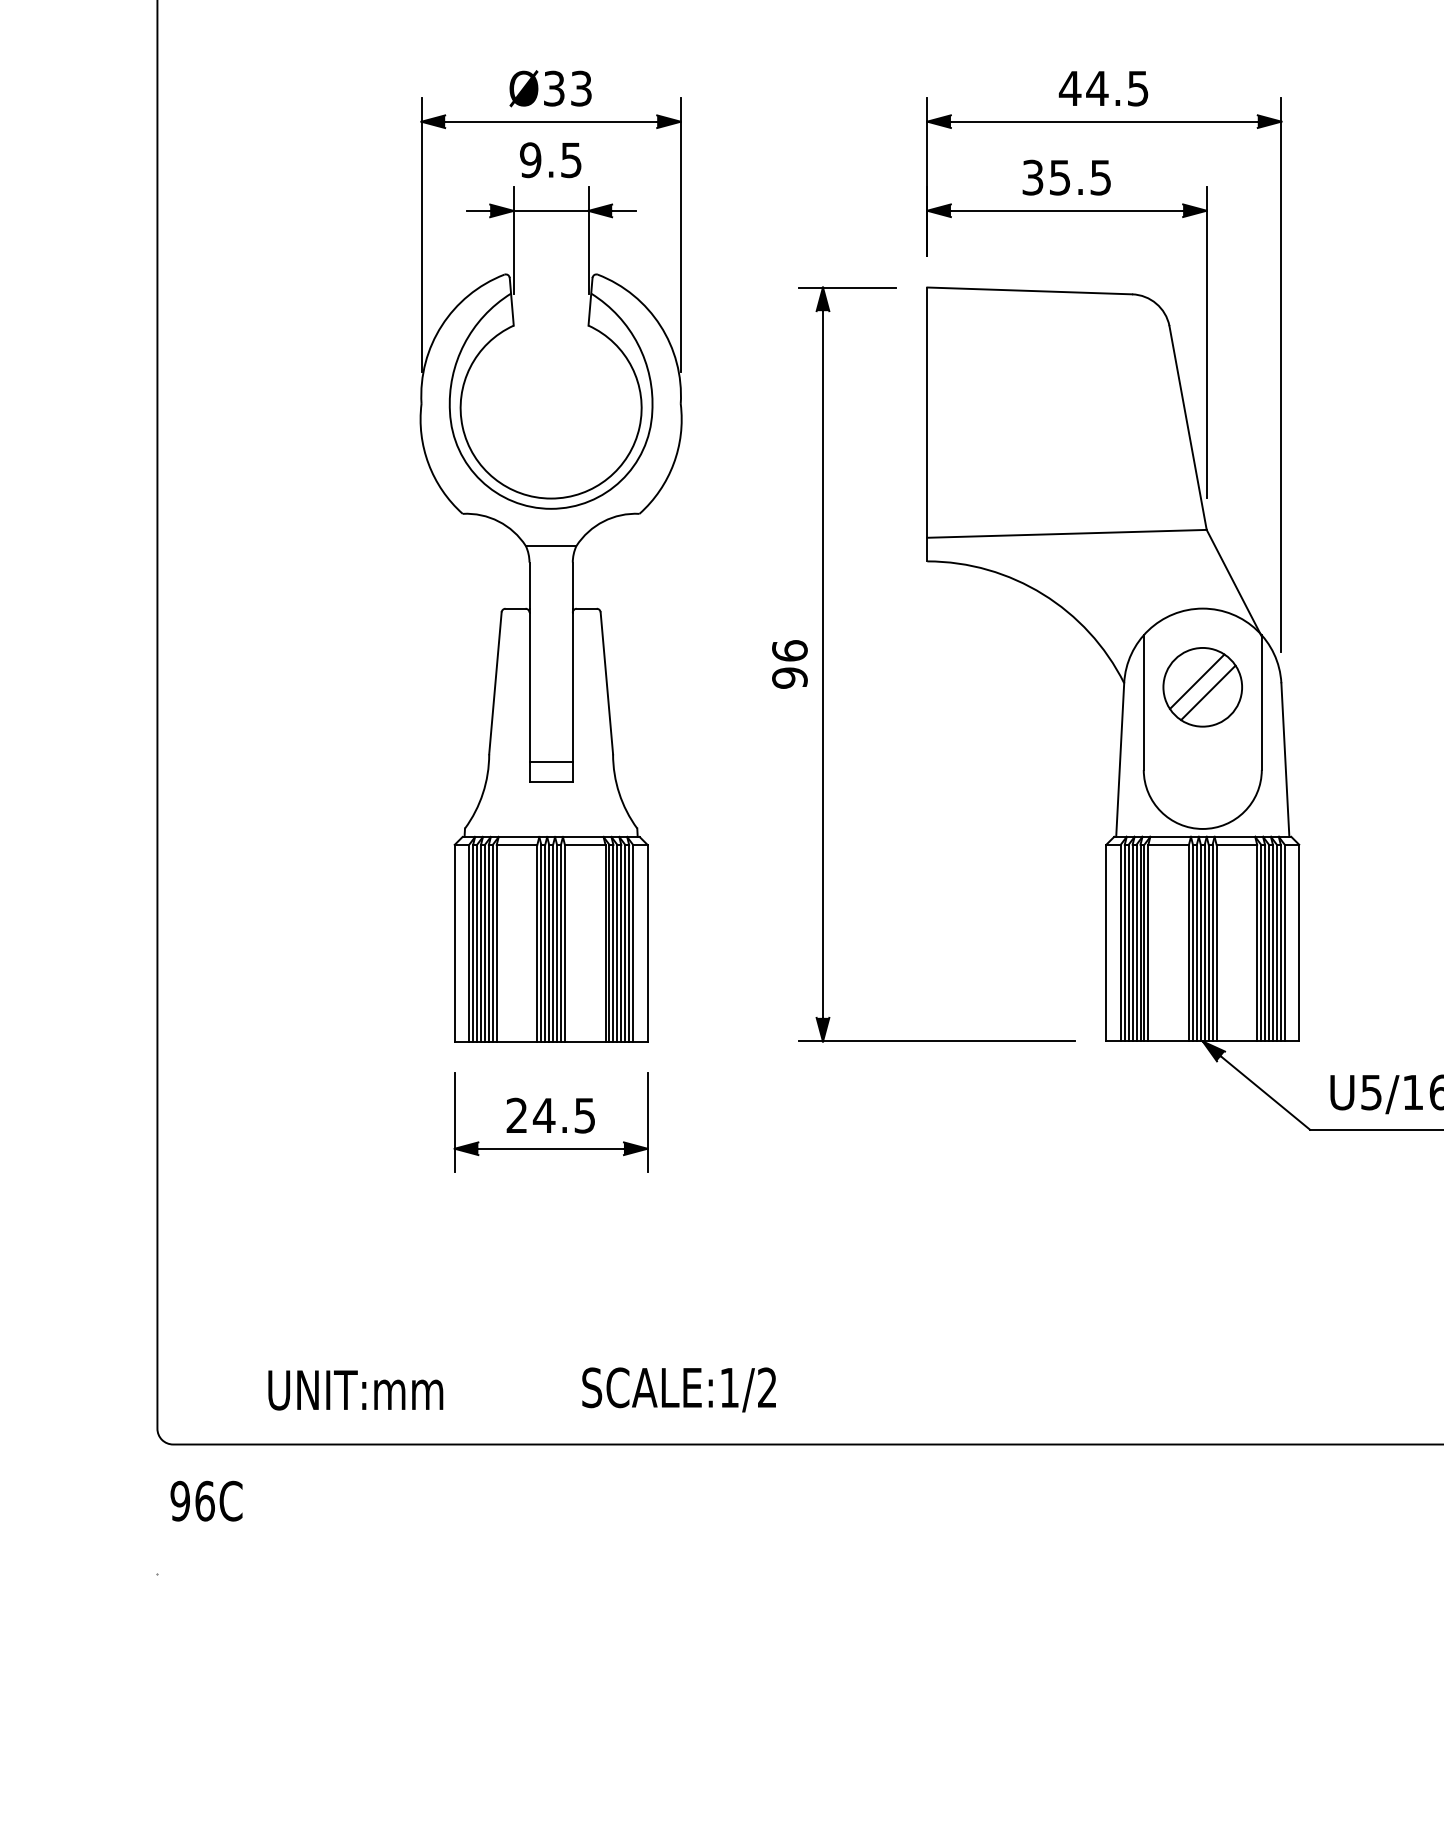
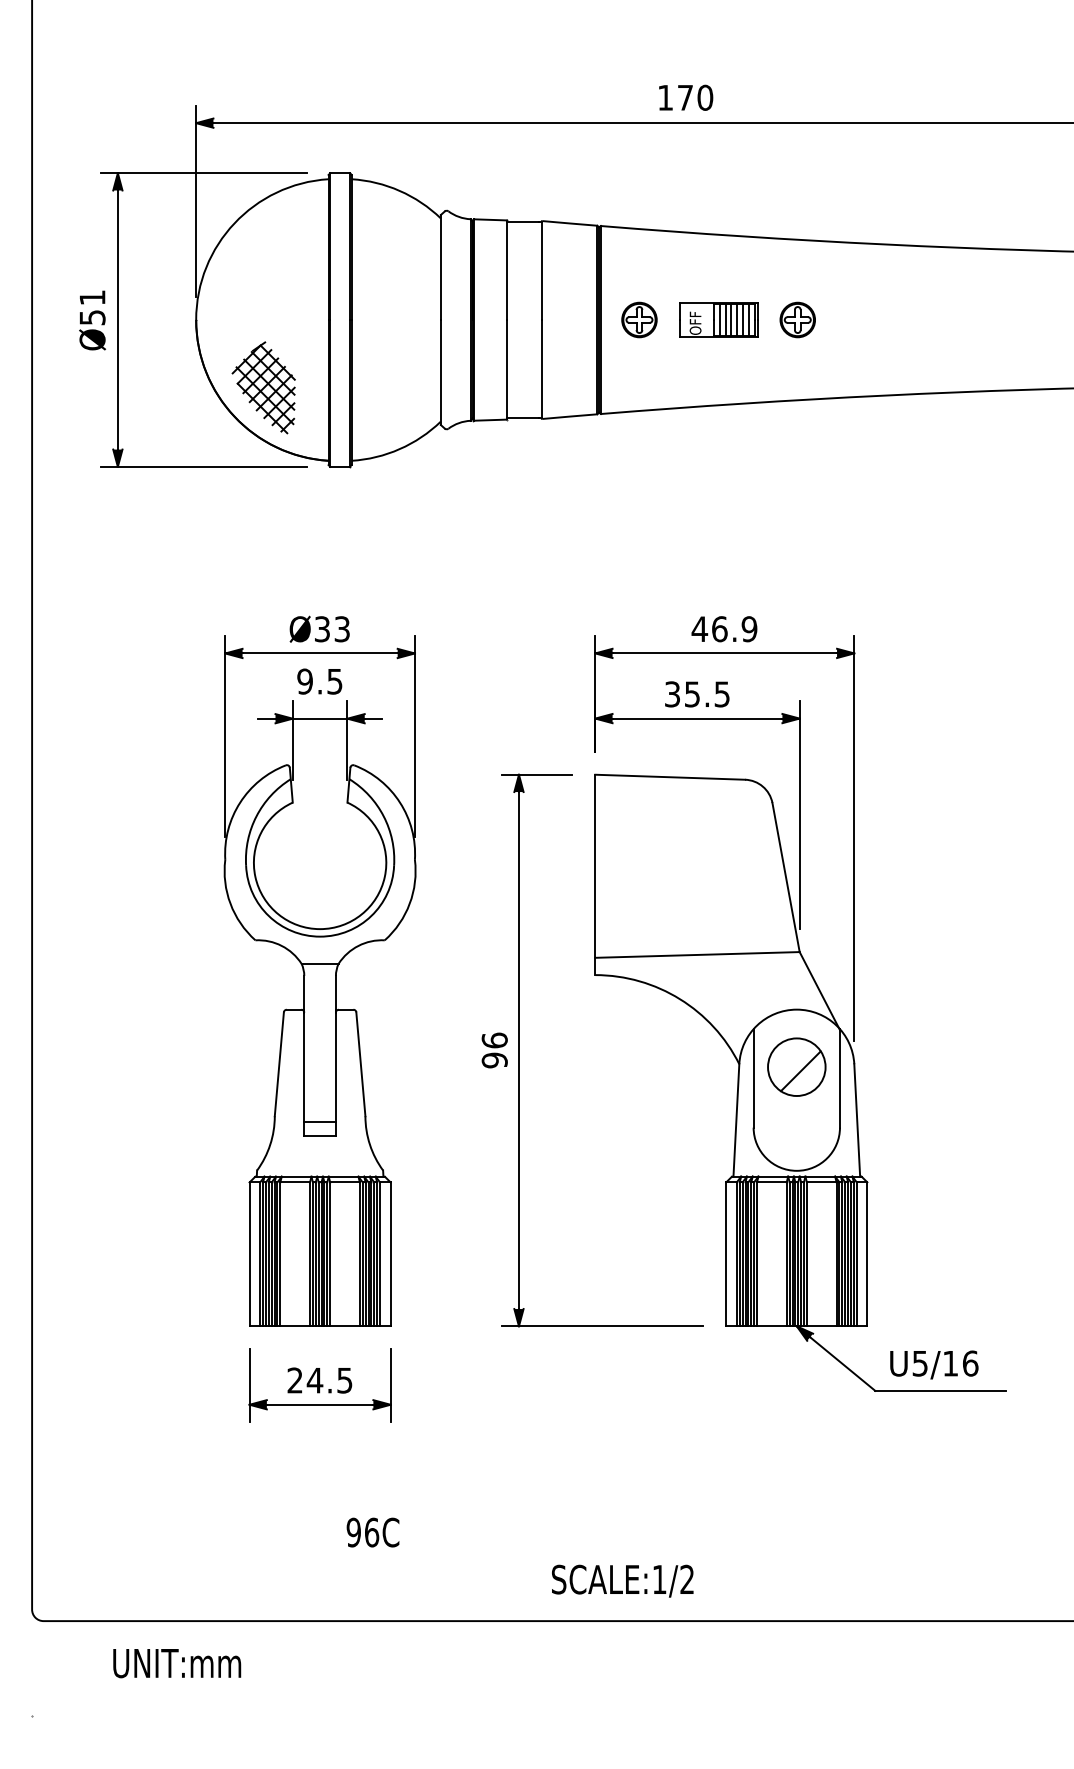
text: (1117, 88) -> (734, 629), 44.5 -> 46.9
line: (1196, 682) -> (792, 1063), removed
text: (678, 1388) -> (622, 1580), moved
text: (356, 1390) -> (177, 1663), moved
text: (205, 1501) -> (372, 1532), moved

